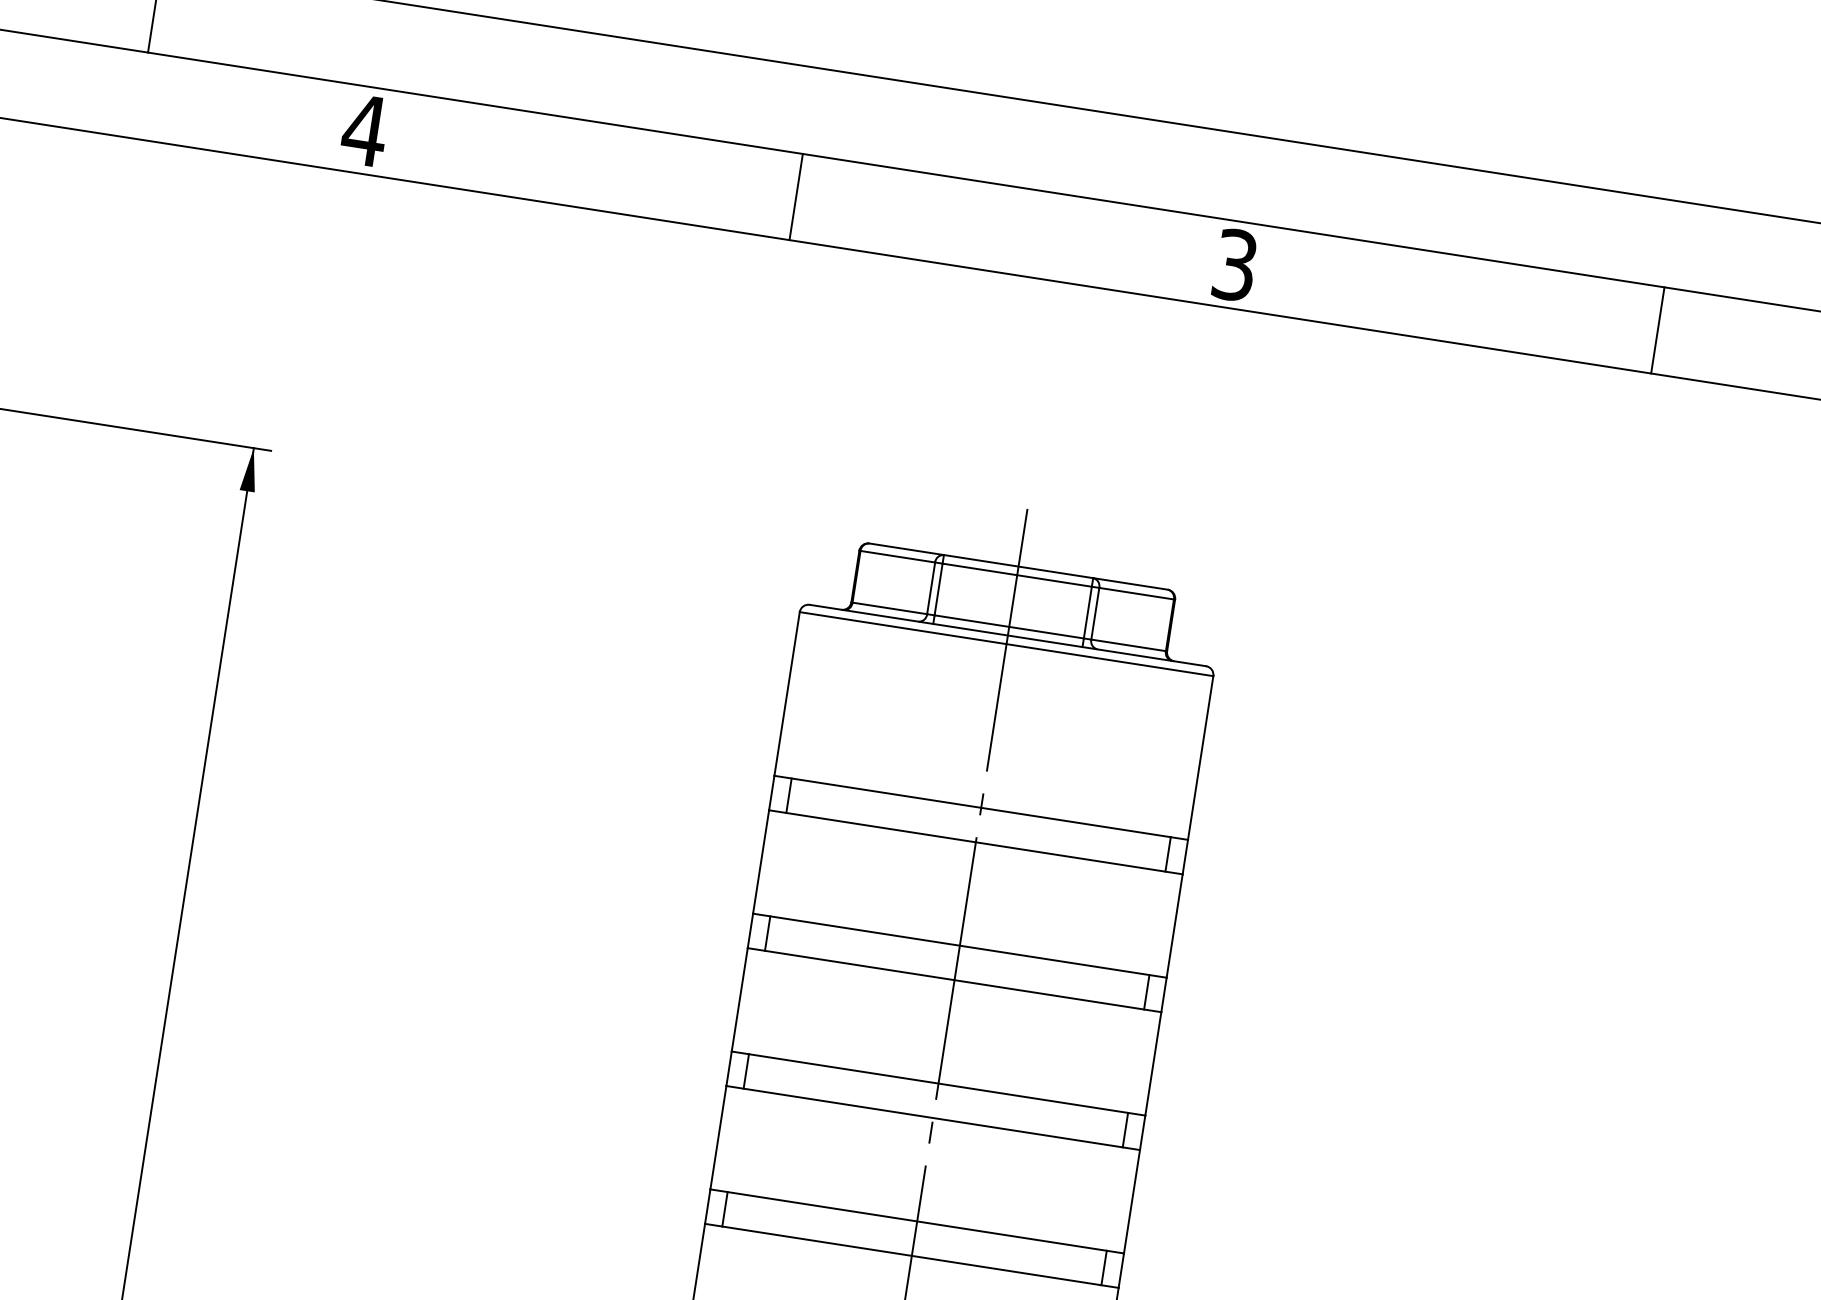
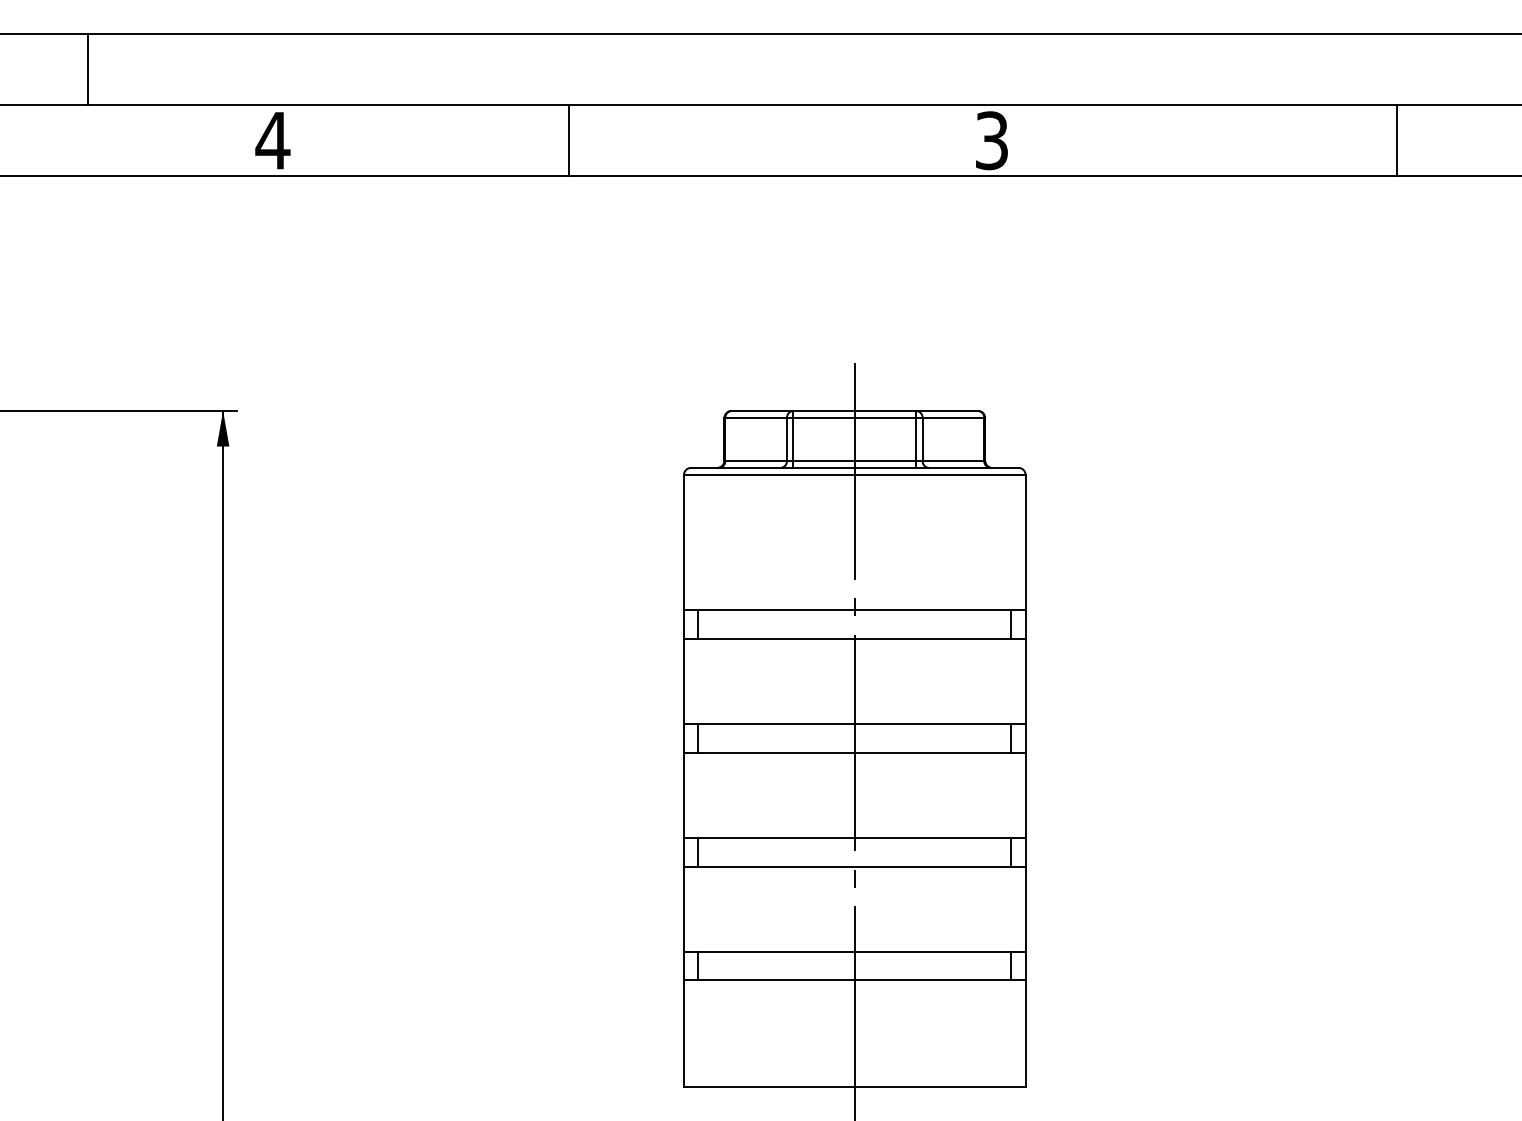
line: (796, 196) -> (569, 140), moved
line: (1658, 330) -> (1397, 140), moved

